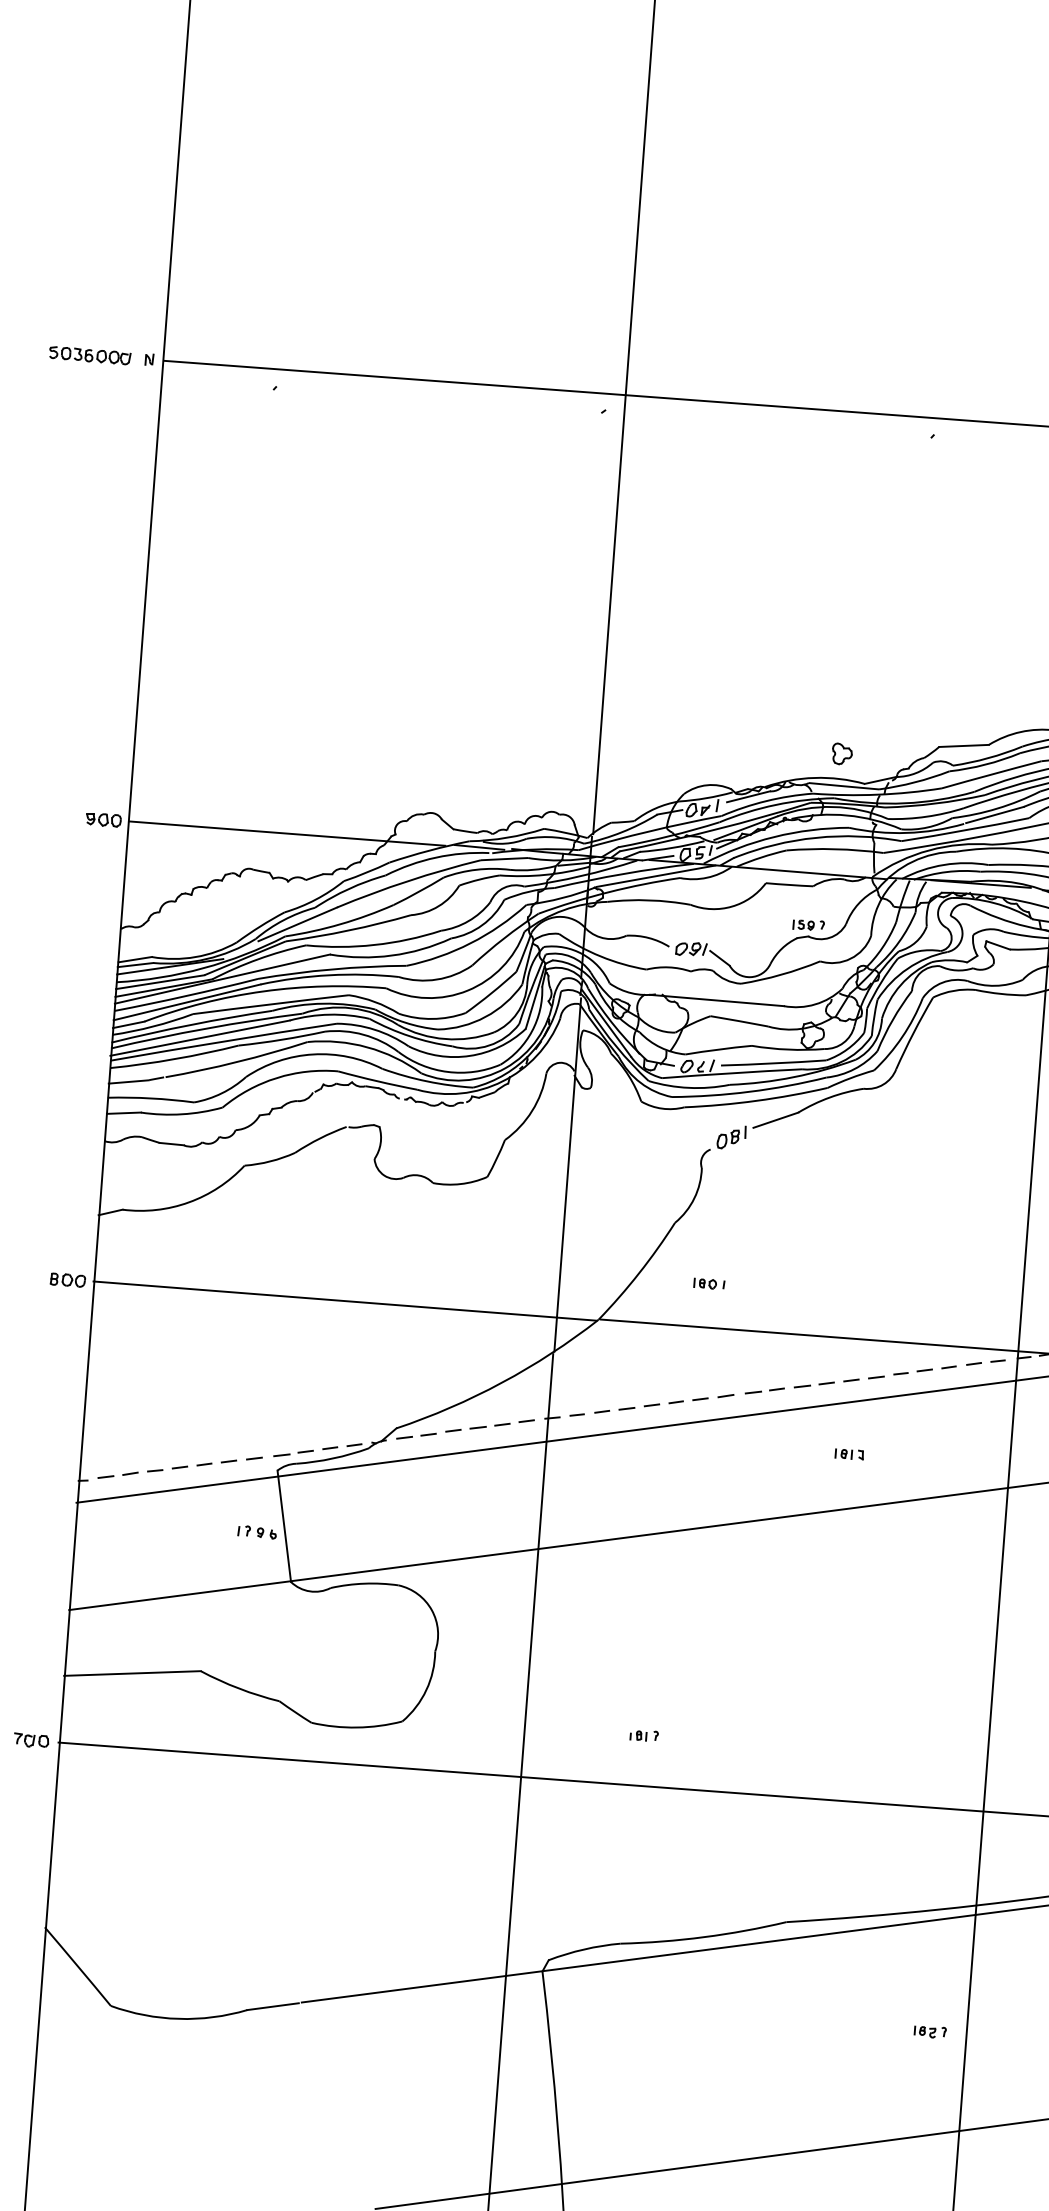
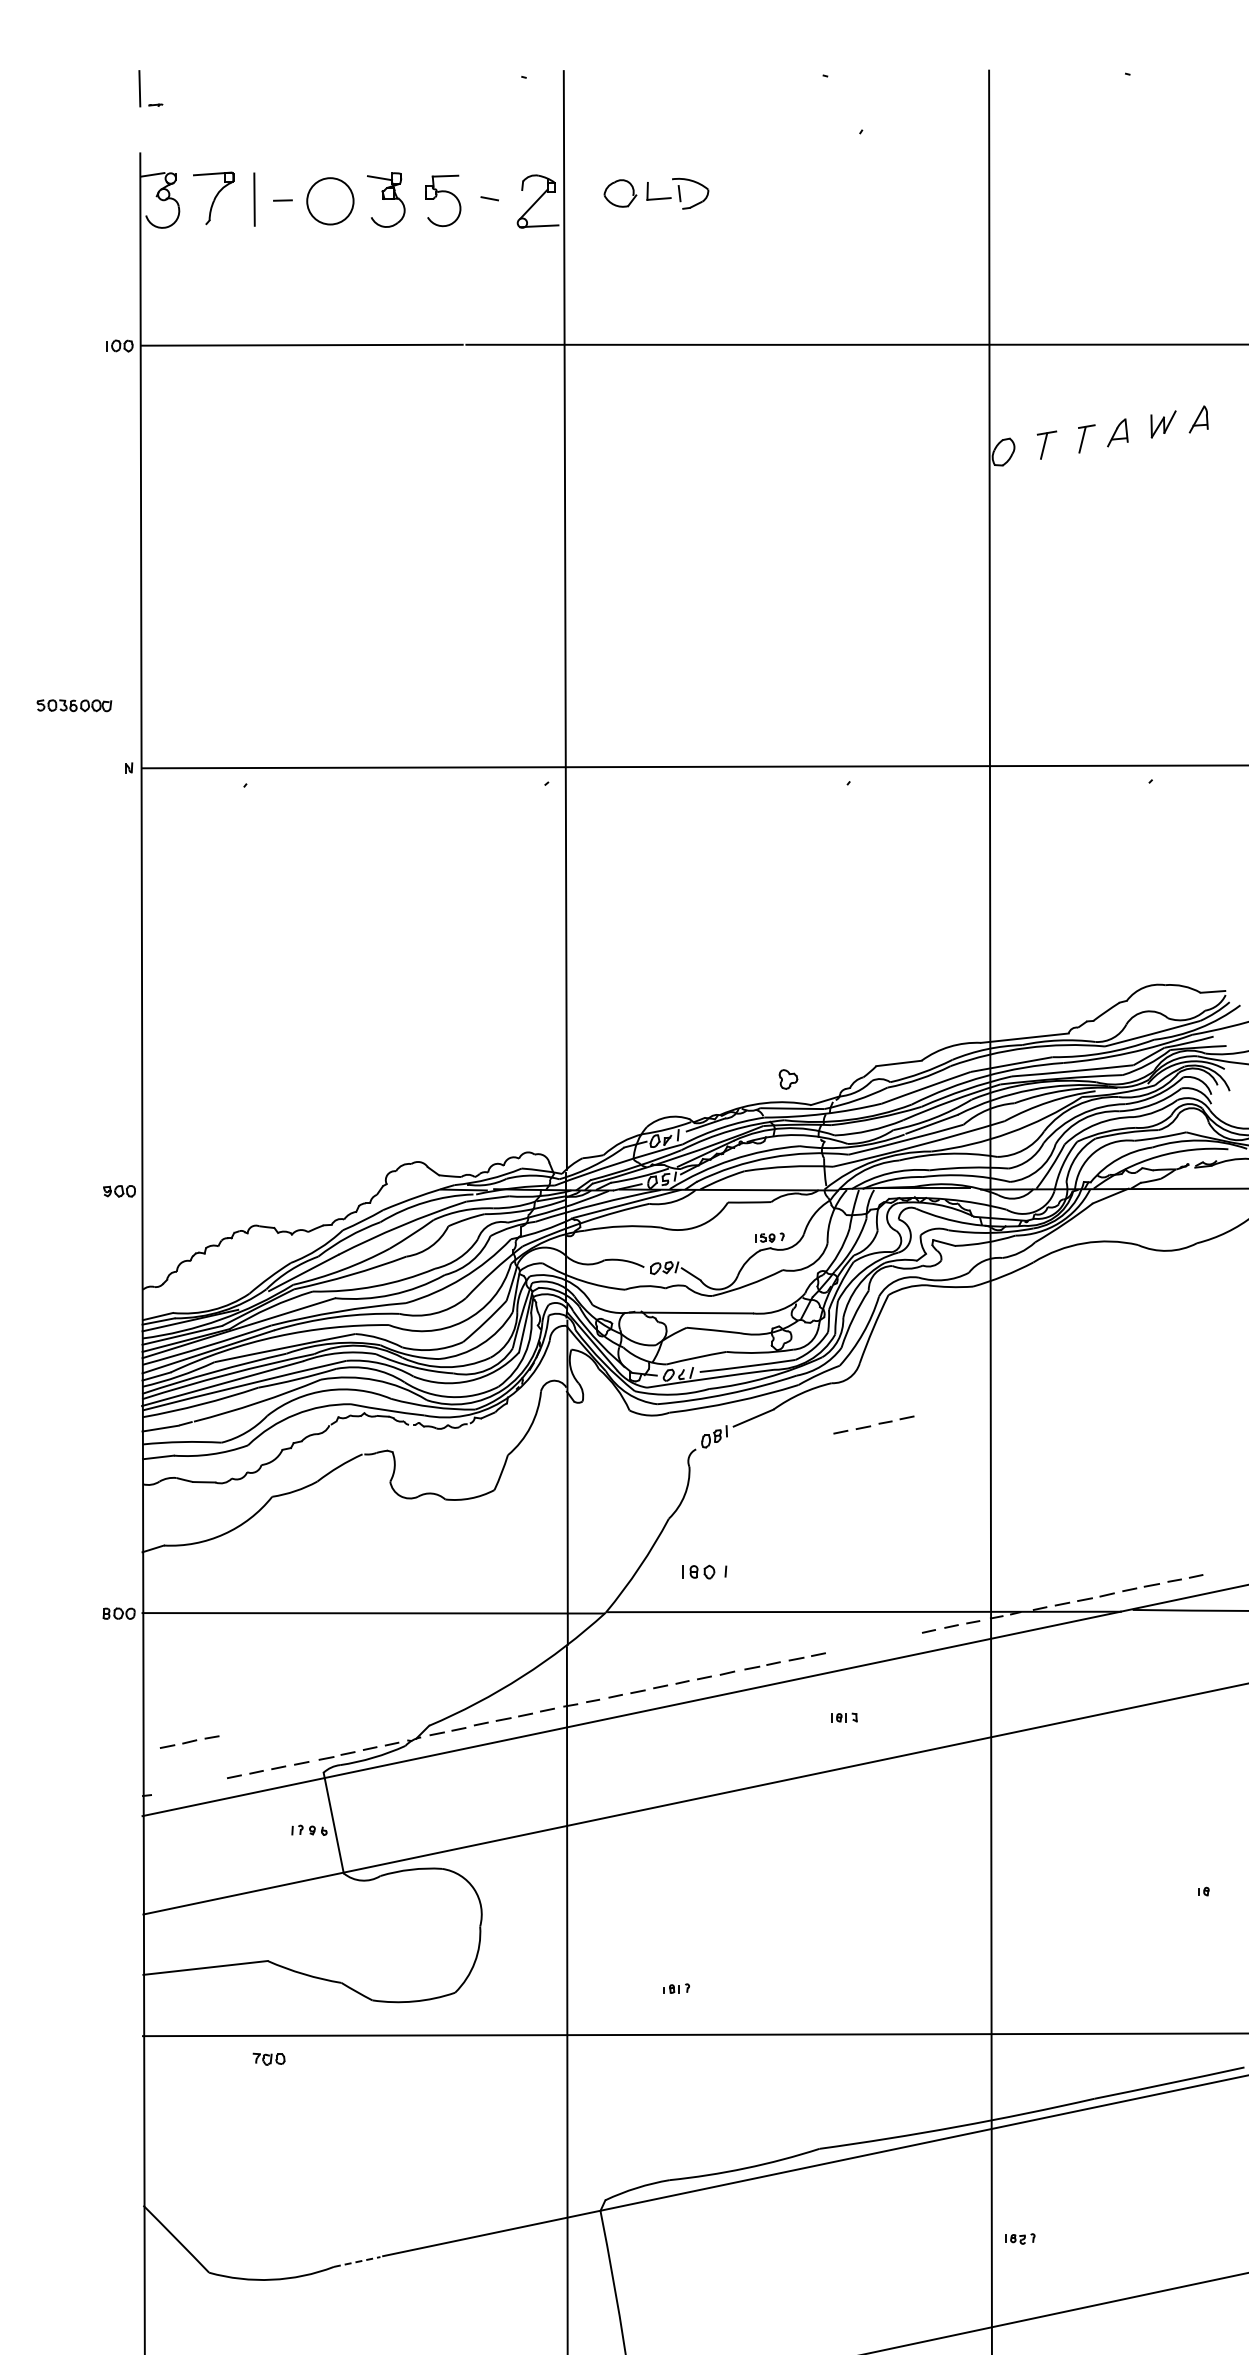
part: (90, 355) -> (74, 705), moved
line: (286, 833) -> (287, 1190), removed
part: (709, 1284) -> (704, 1572), size x1.6
part: (887, 1374) -> (873, 1424), moved
part: (130, 1473) -> (189, 1741), moved
part: (30, 1739) -> (268, 2058), moved
line: (273, 2006) -> (357, 2261), solid -> dashed
part: (930, 2031) -> (1020, 2238), moved

